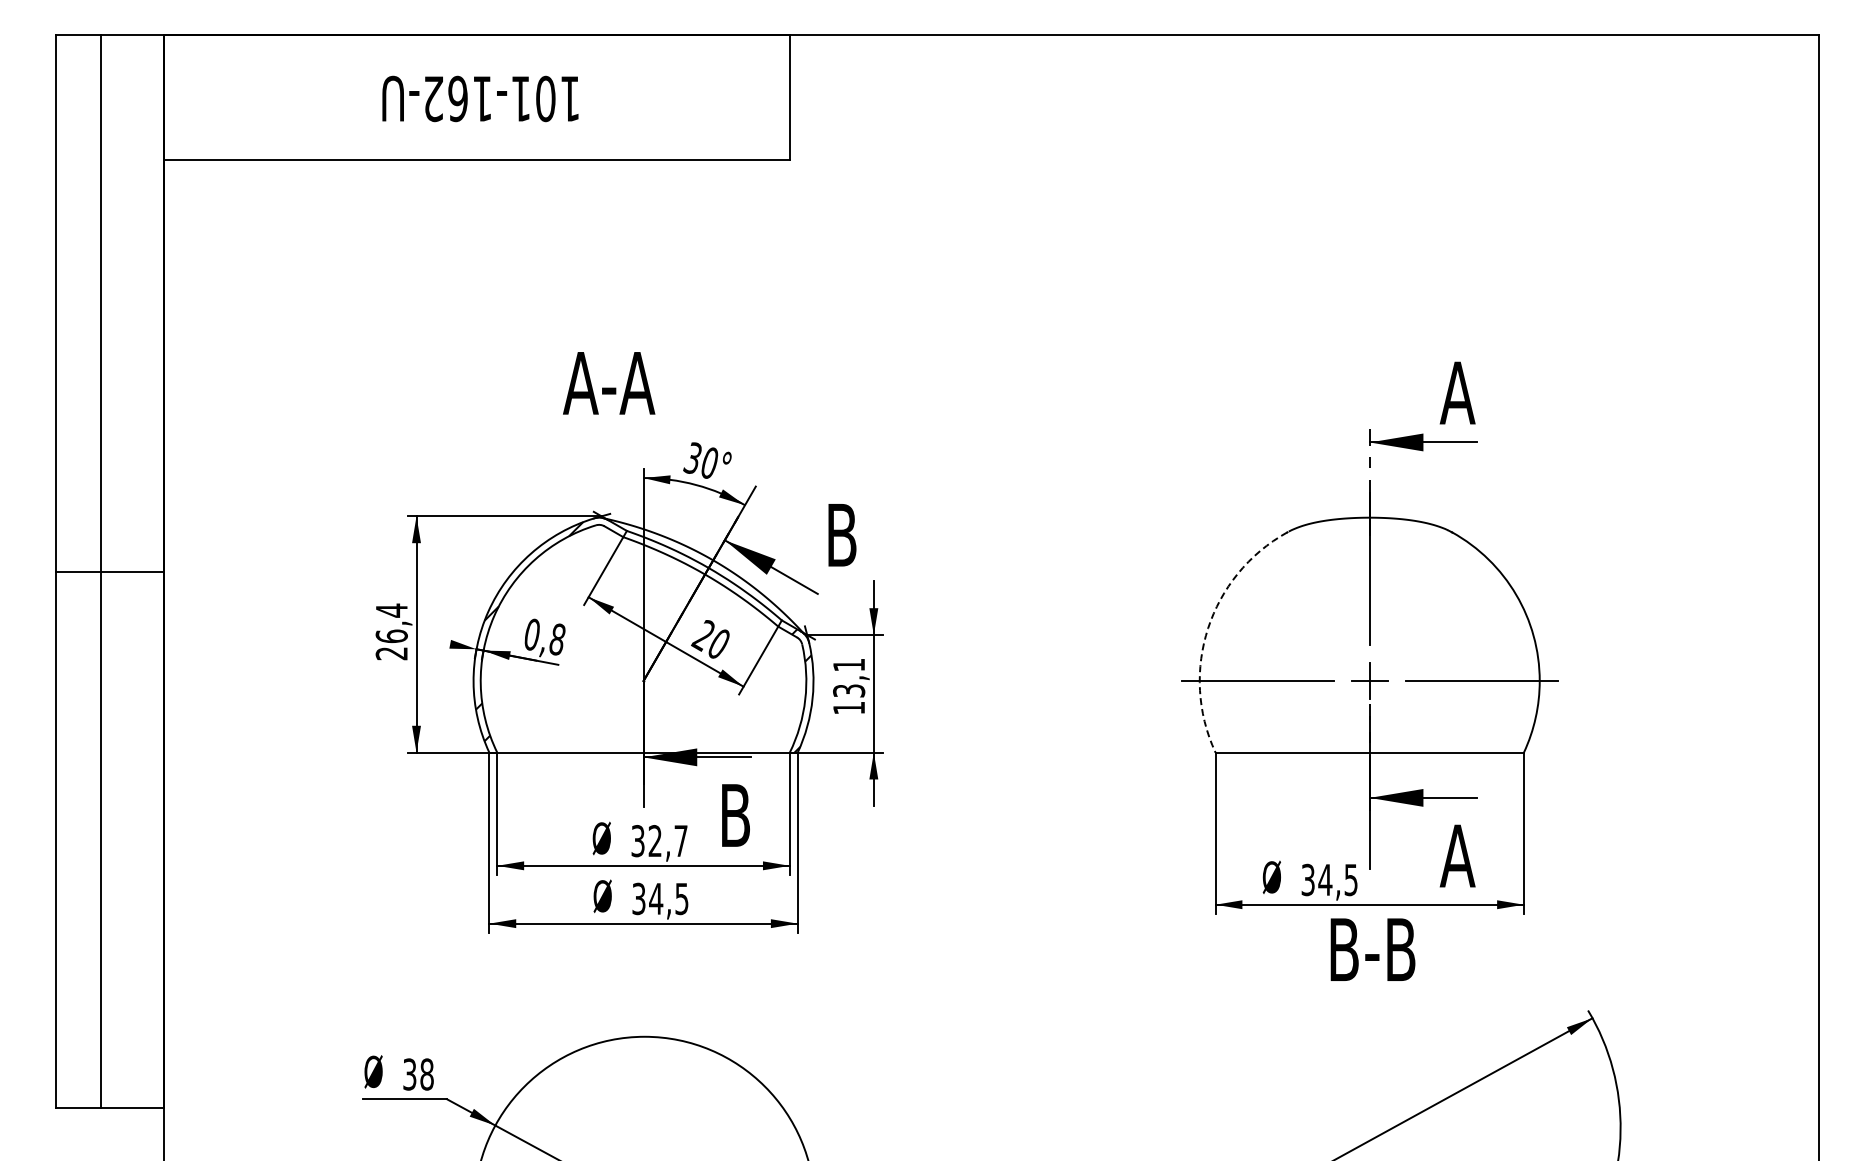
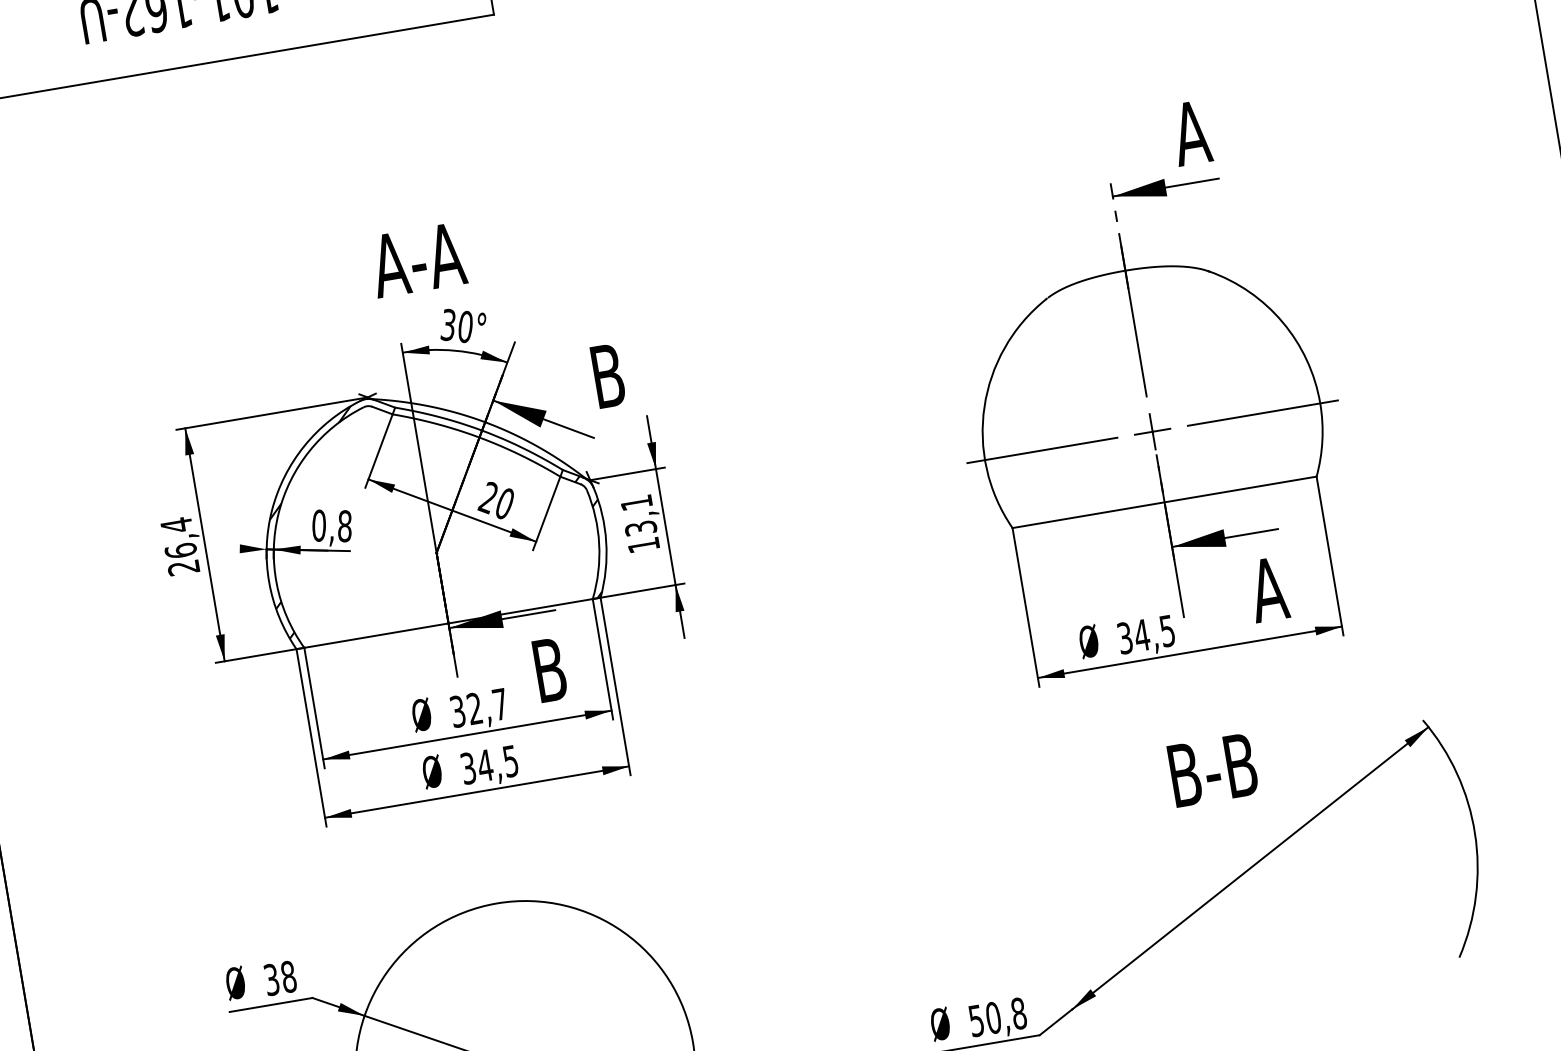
text: (609, 383) -> (418, 260), moved
arc: (1208, 628) -> (984, 406), dashed -> solid
text: (1372, 949) -> (1212, 769), moved

